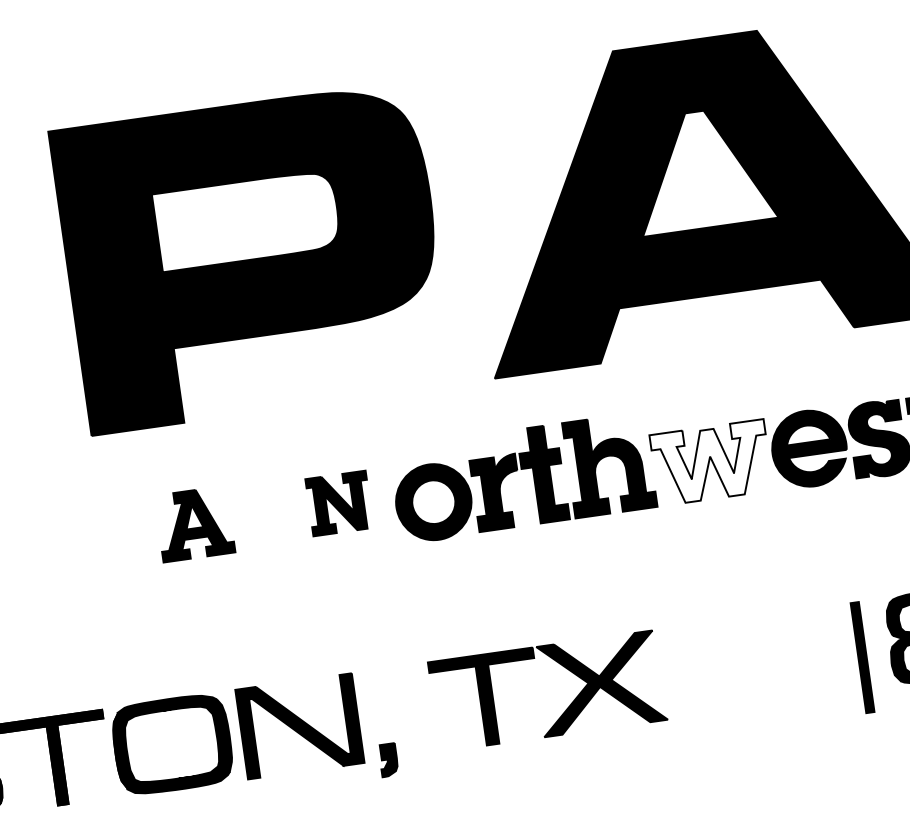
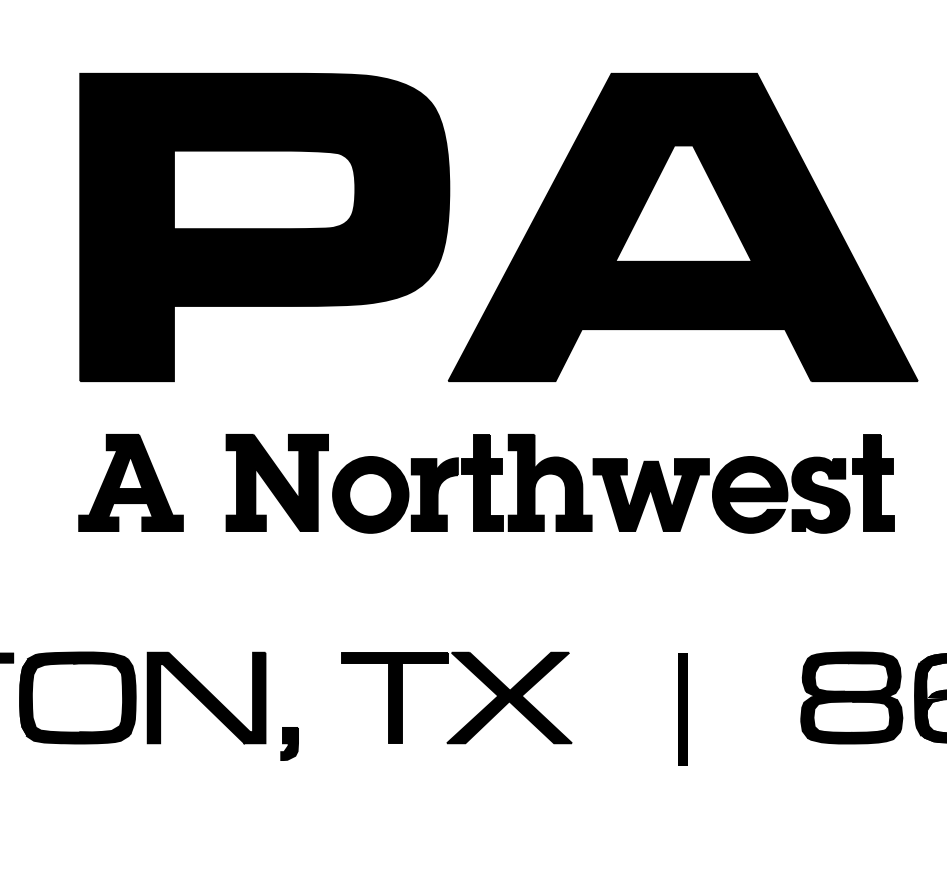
part: (252, 256) -> (264, 226), moved
fill: (710, 463) -> (650, 495), added
part: (338, 503) -> (276, 482), size x1.67
part: (194, 523) -> (130, 482), size x1.43
line: (861, 658) -> (682, 709), moved

